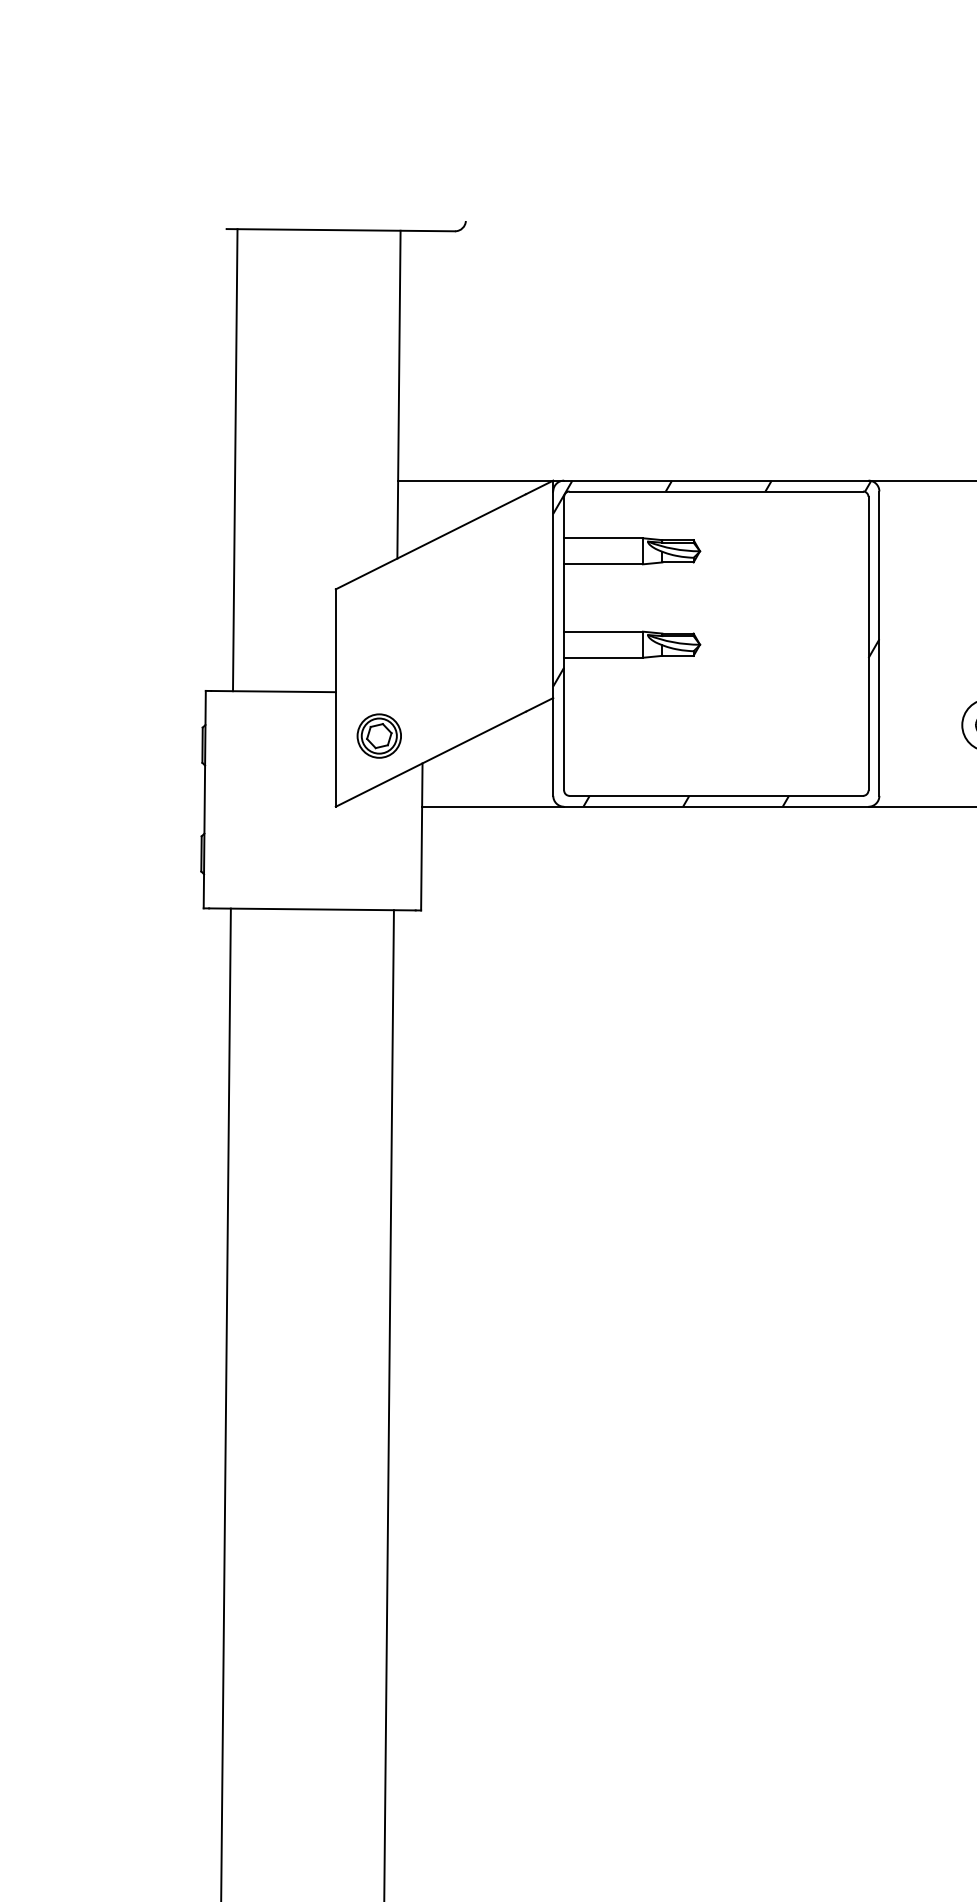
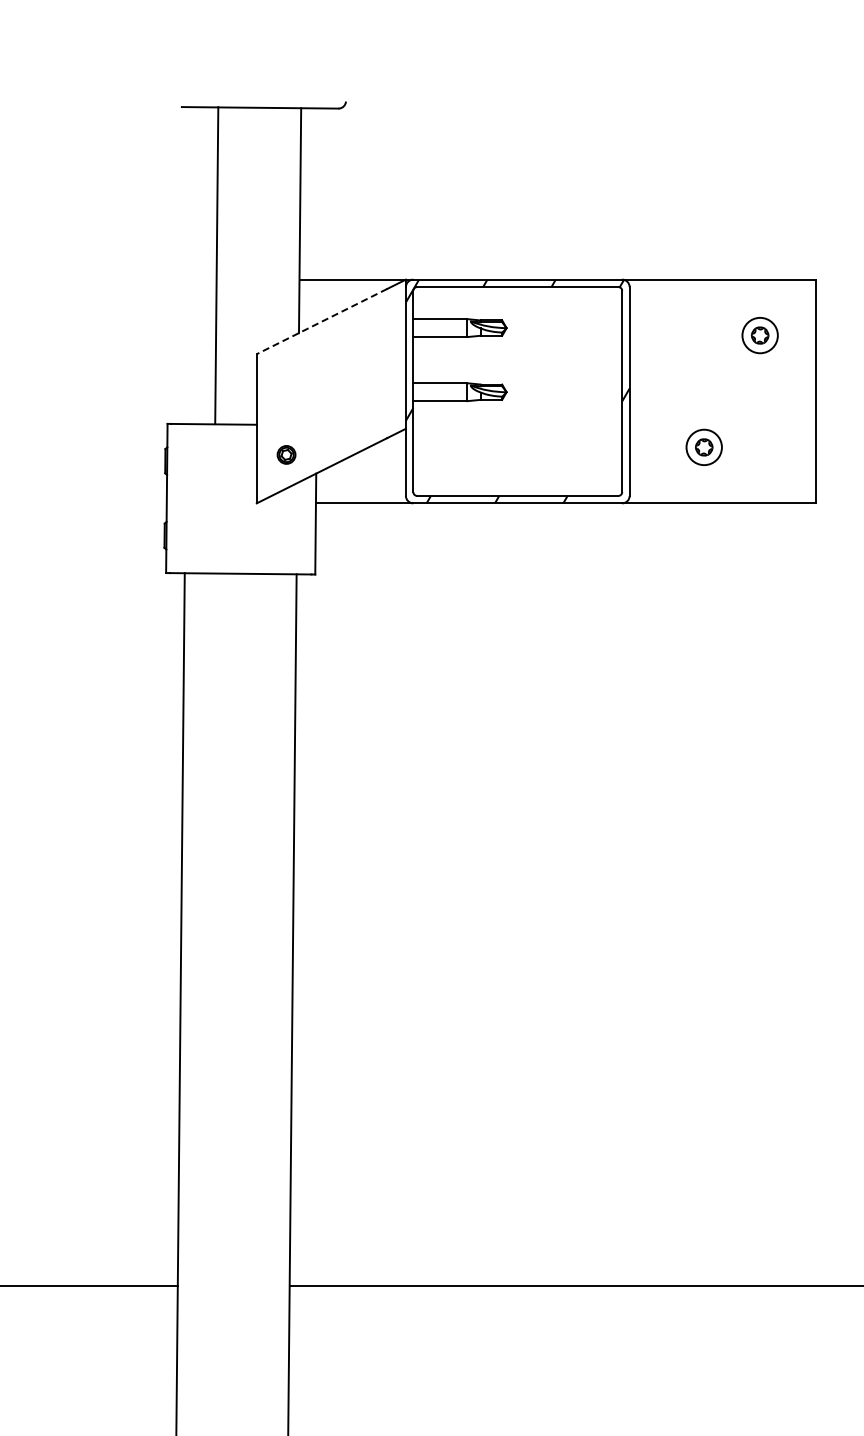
line: (234, 460) -> (216, 265), moved
line: (431, 541) -> (322, 321), solid -> dashed
part: (379, 735) -> (286, 454), size x0.6

